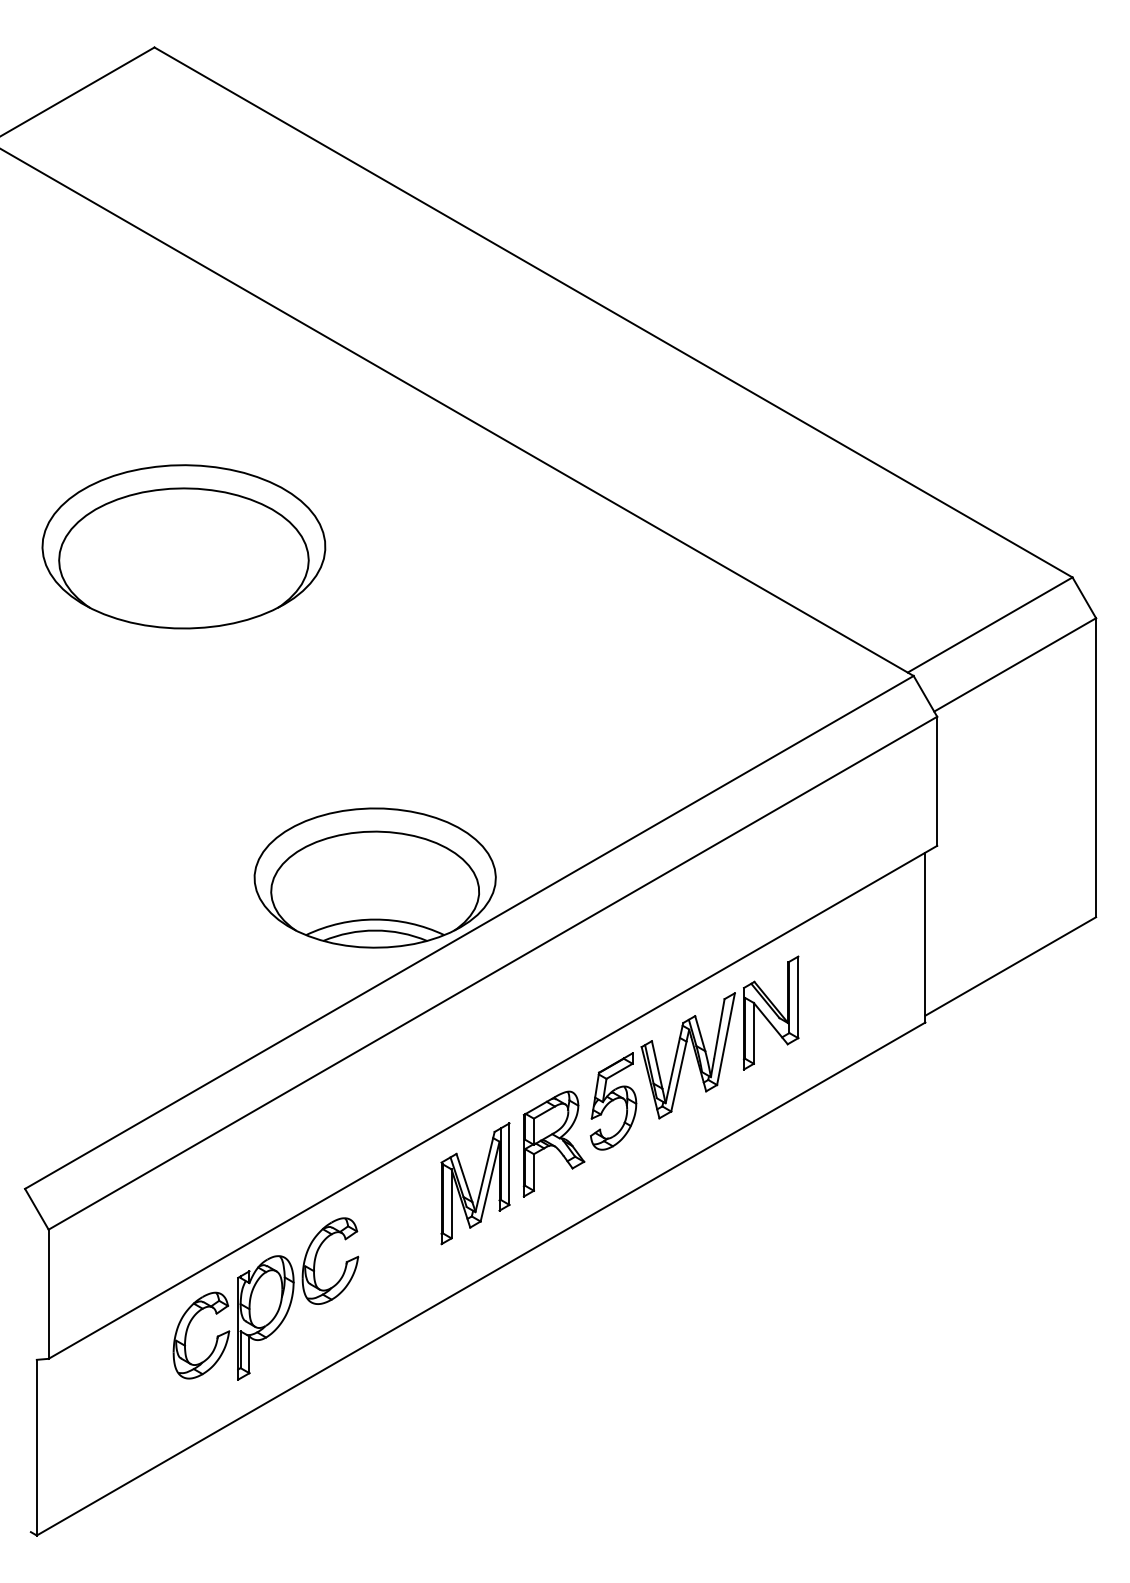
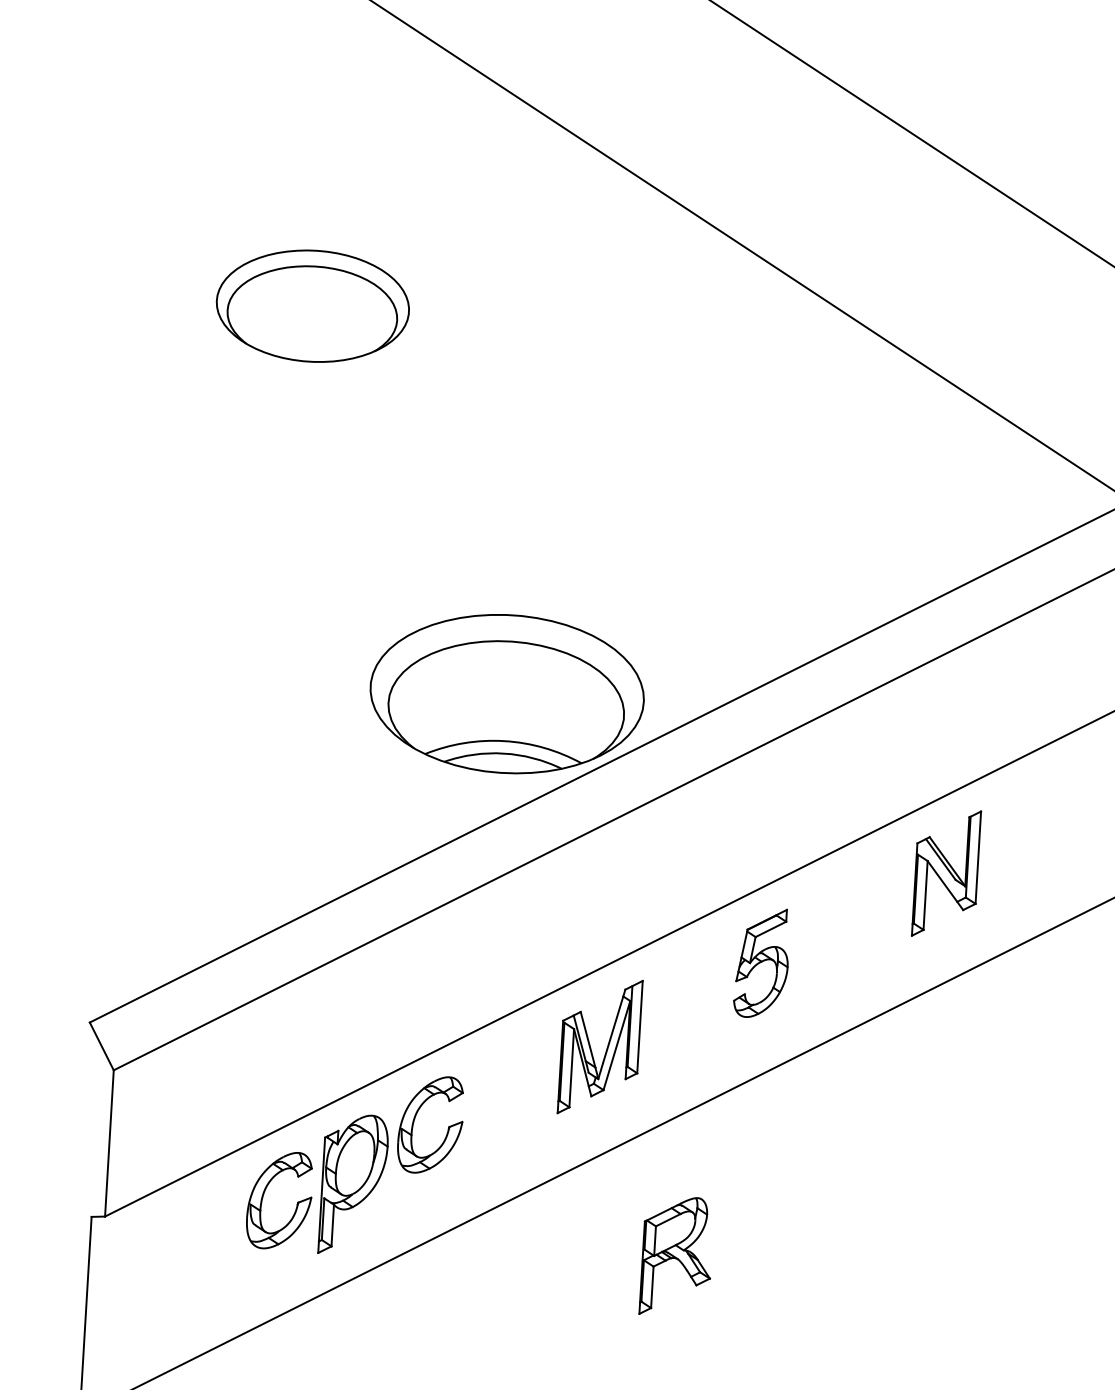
part: (183, 546) -> (312, 305), size x0.6
part: (687, 1055) -> (848, 916), removed
part: (553, 1143) -> (676, 1255), moved

